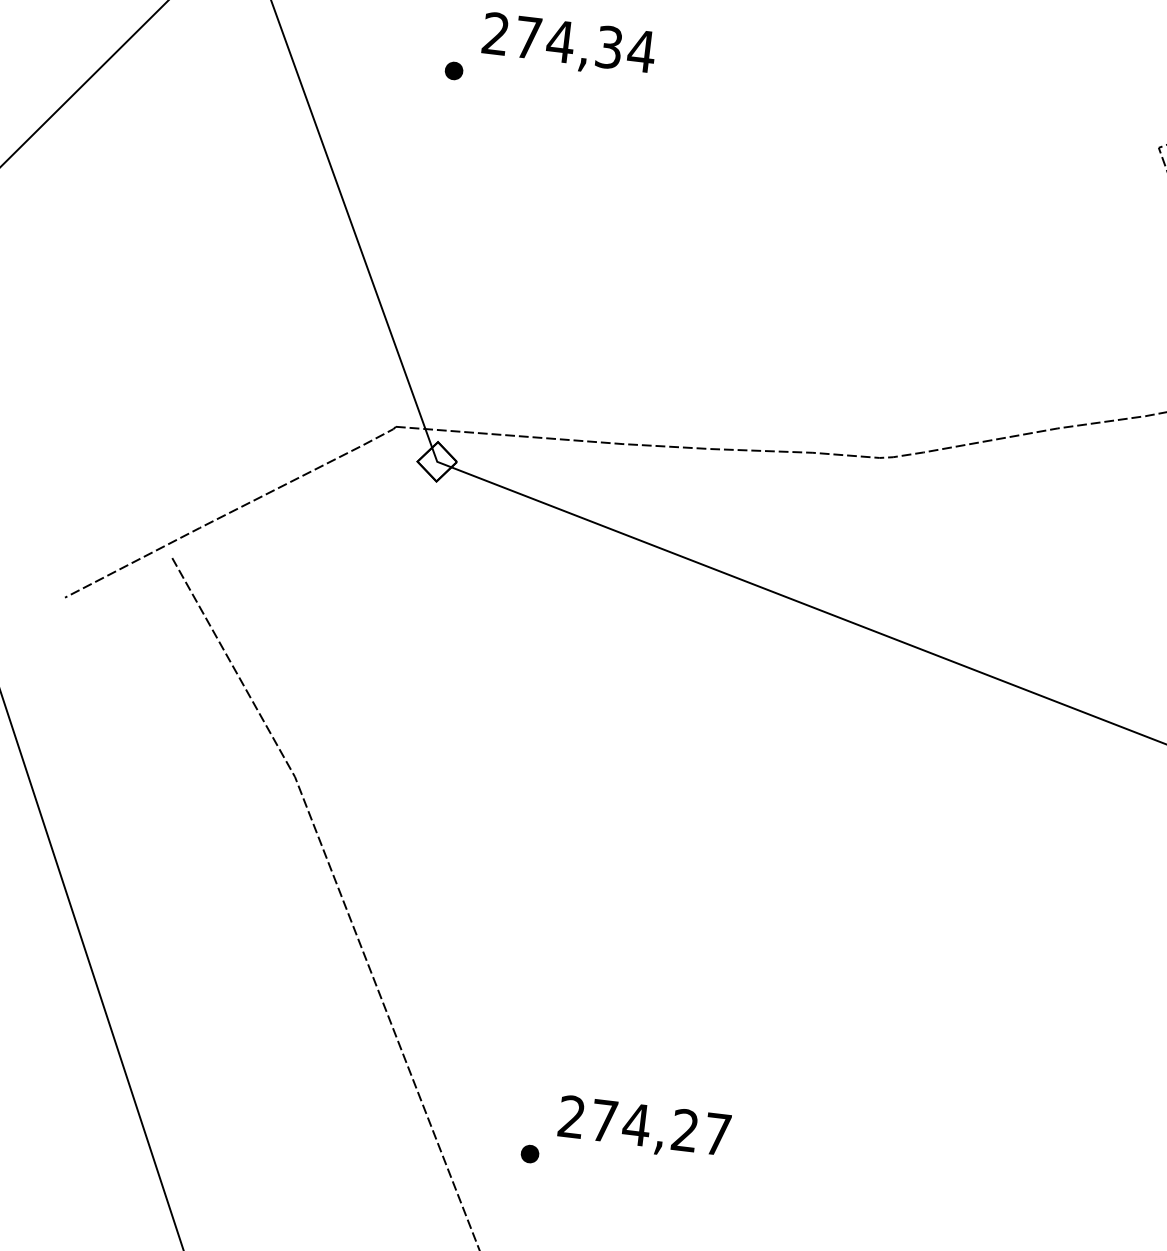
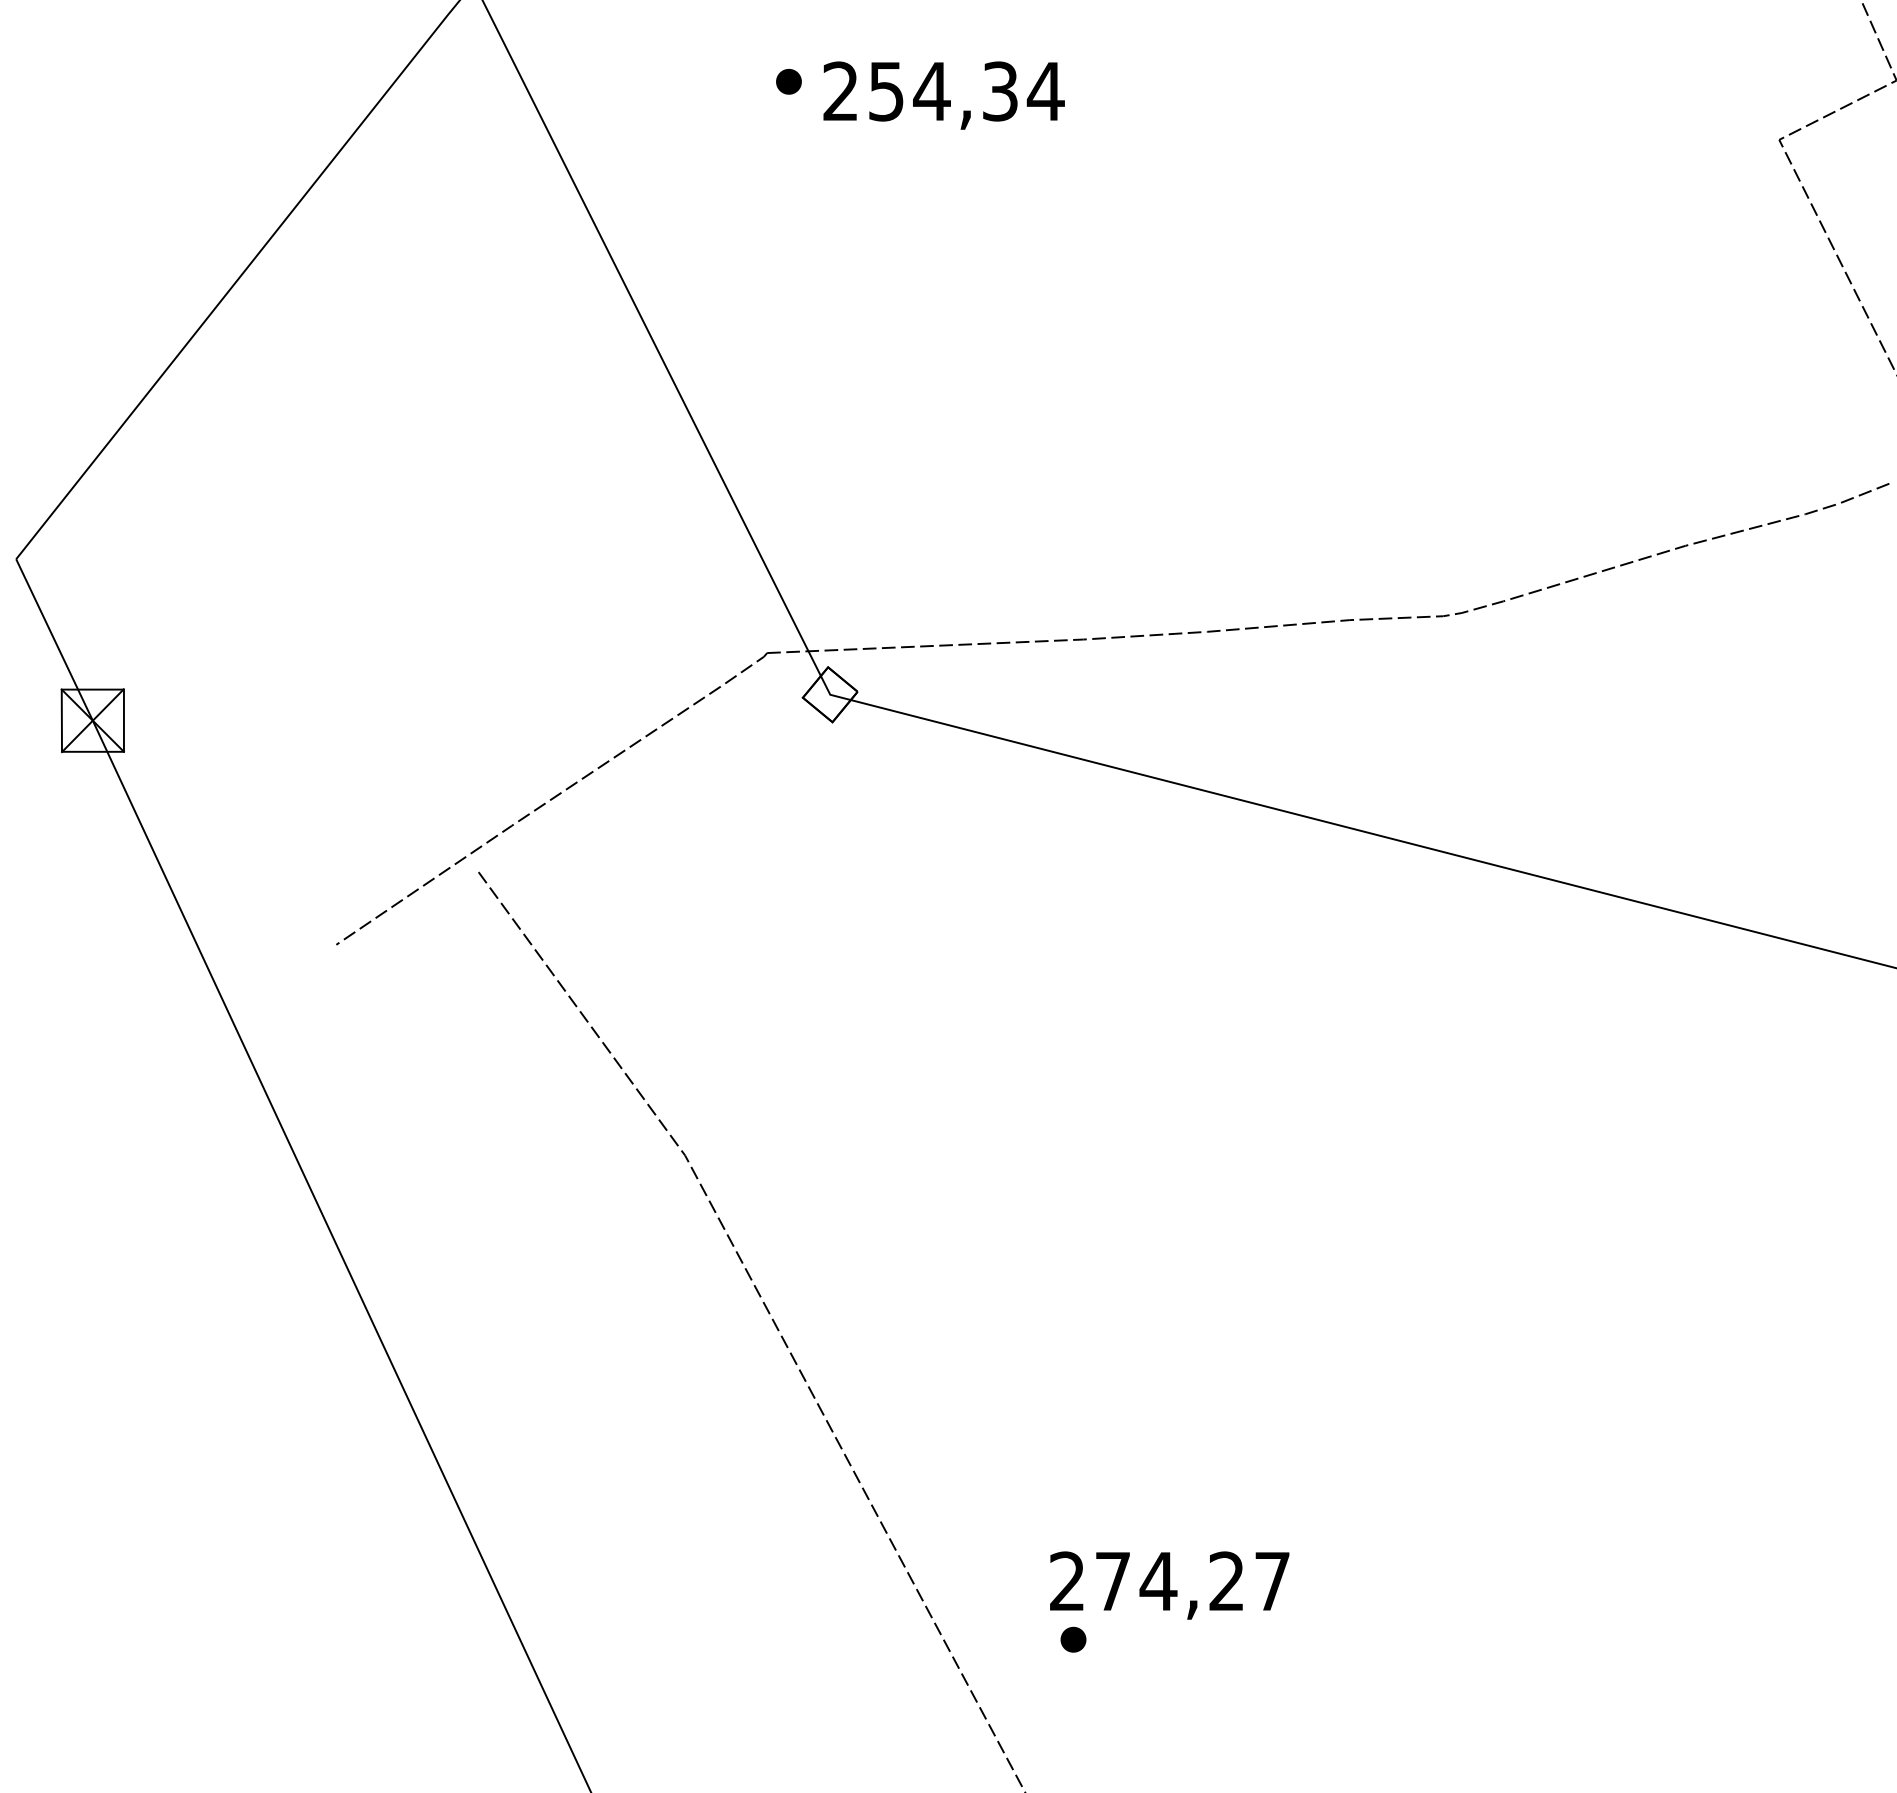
text: (528, 37) -> (886, 91), 274,34 -> 254,34
part: (453, 70) -> (788, 81), moved
text: (644, 1128) -> (1169, 1585), moved

